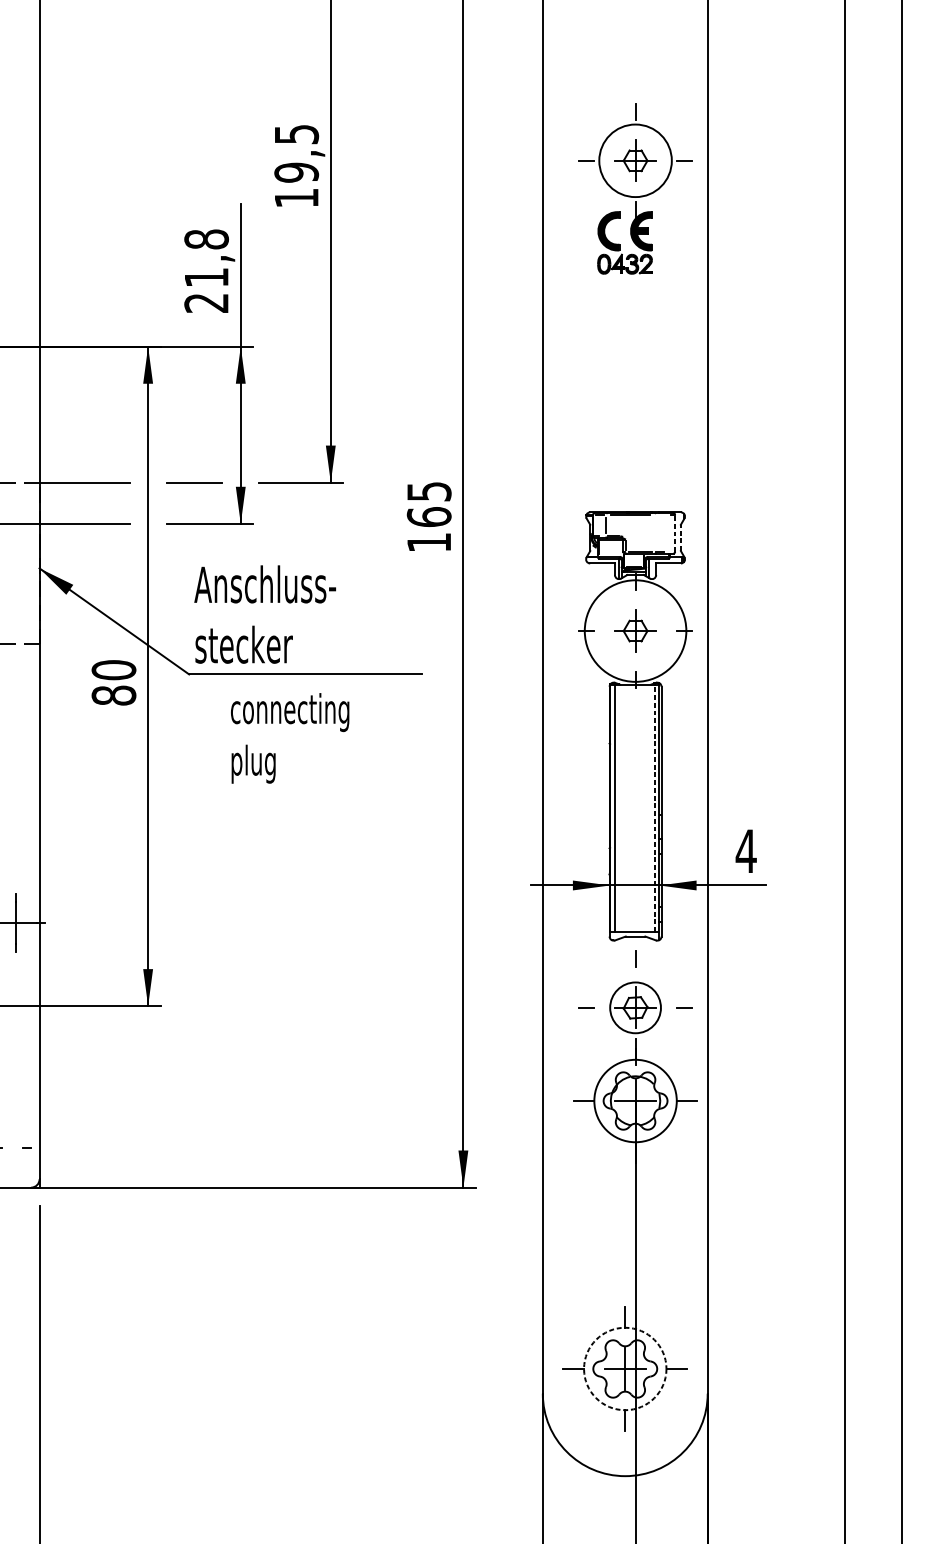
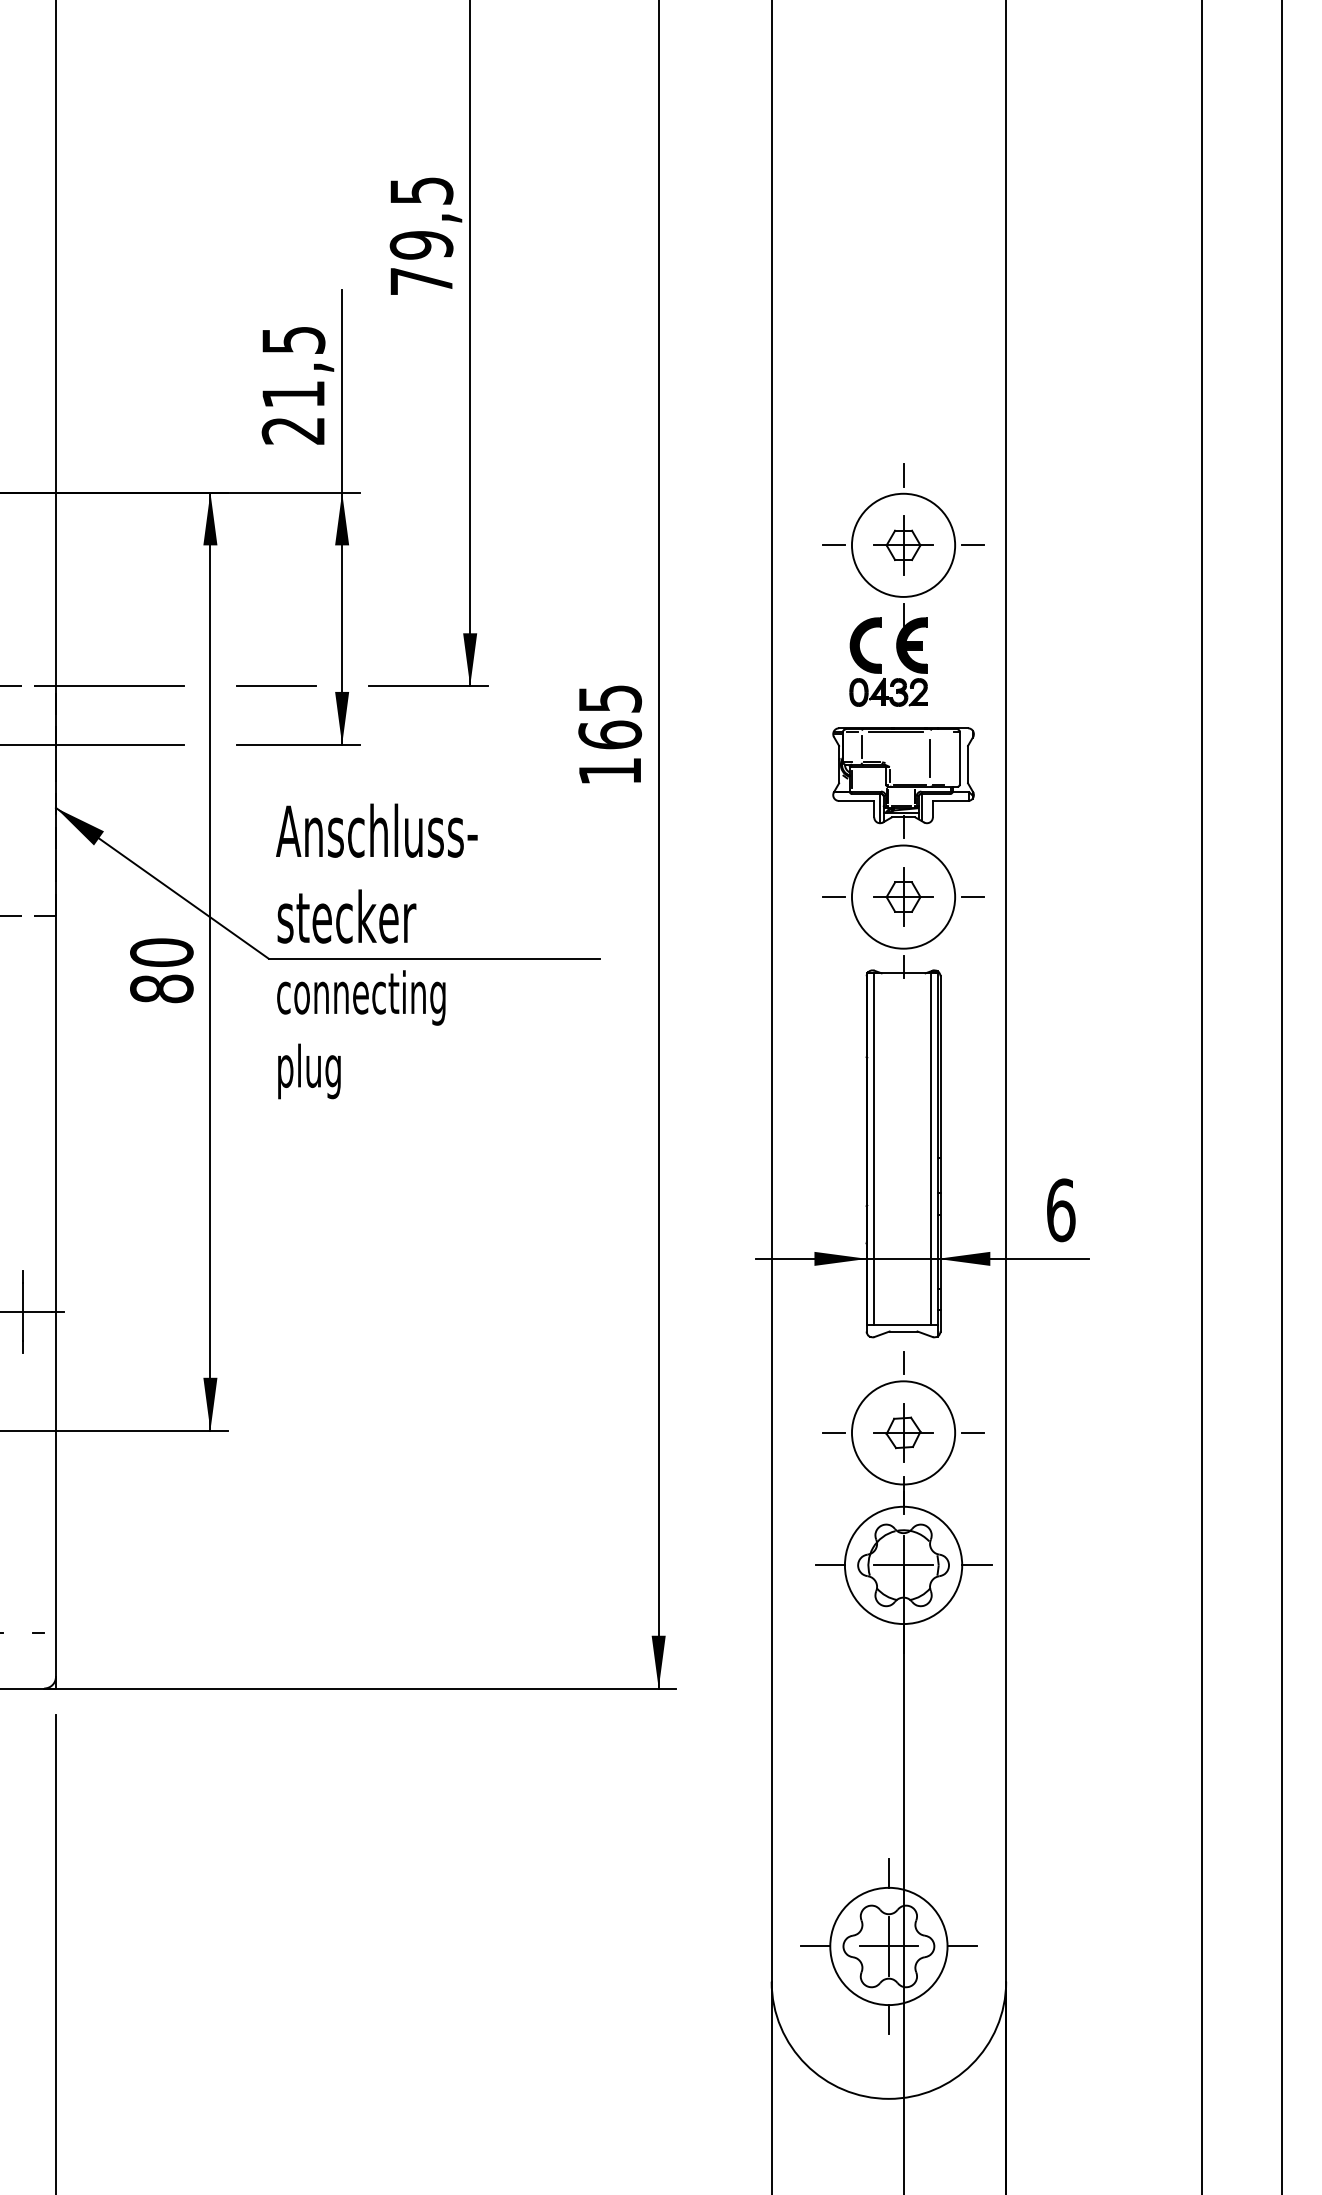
part: (635, 188) -> (903, 584), moved
text: (296, 198) -> (421, 281), 19,5 -> 79,5
text: (206, 239) -> (293, 340), 21,8 -> 21,5
line: (674, 532) -> (959, 757), dashed -> solid
line: (653, 533) -> (929, 758), added
line: (681, 537) -> (968, 764), dashed -> solid
circle: (635, 630) -> (903, 896), size x0.71
text: (290, 738) -> (361, 1034), moved
line: (654, 808) -> (930, 1149), dashed -> solid
text: (745, 851) -> (1060, 1210), 4 -> 6
circle: (635, 1007) -> (903, 1432), size x1.43
circle: (624, 1369) -> (888, 1946), dashed -> solid

